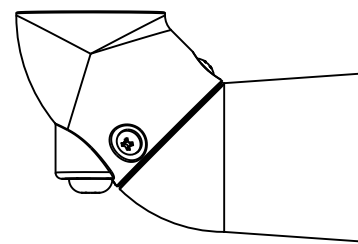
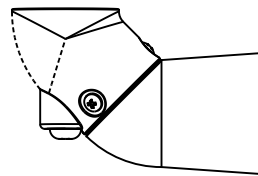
arc: (26, 72) -> (19, 52), solid -> dashed
line: (79, 91) -> (57, 66), solid -> dashed

